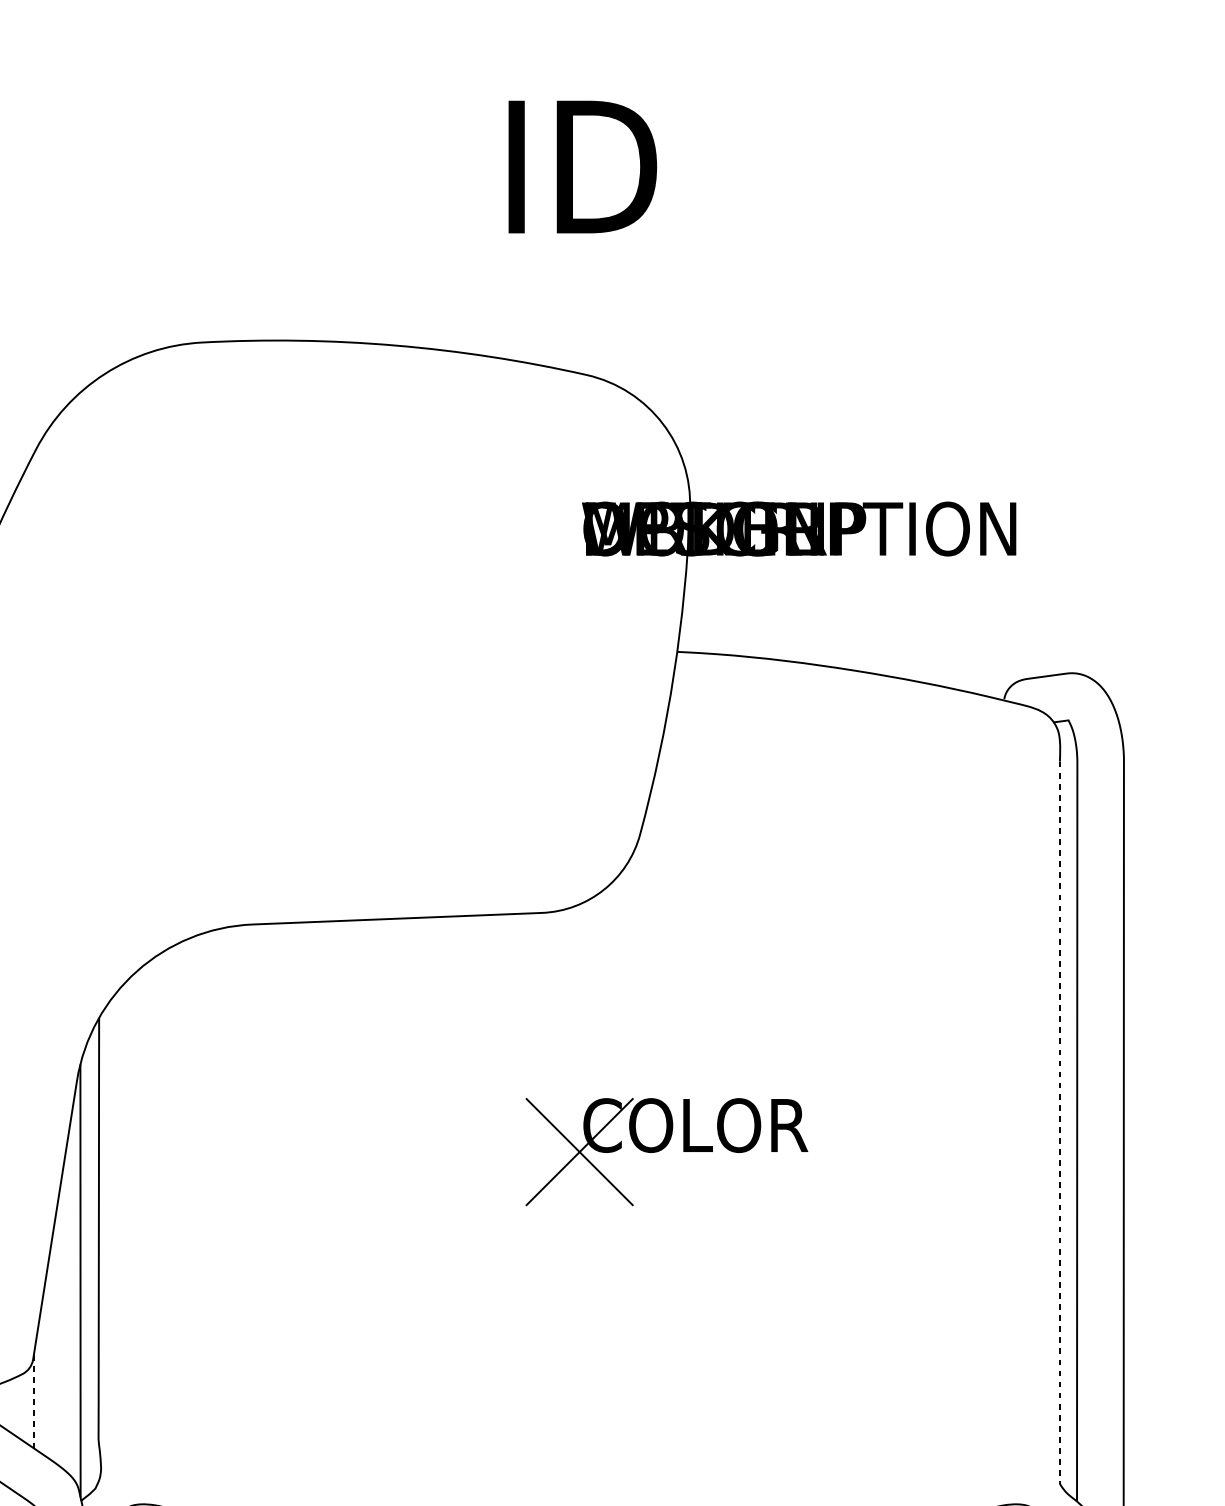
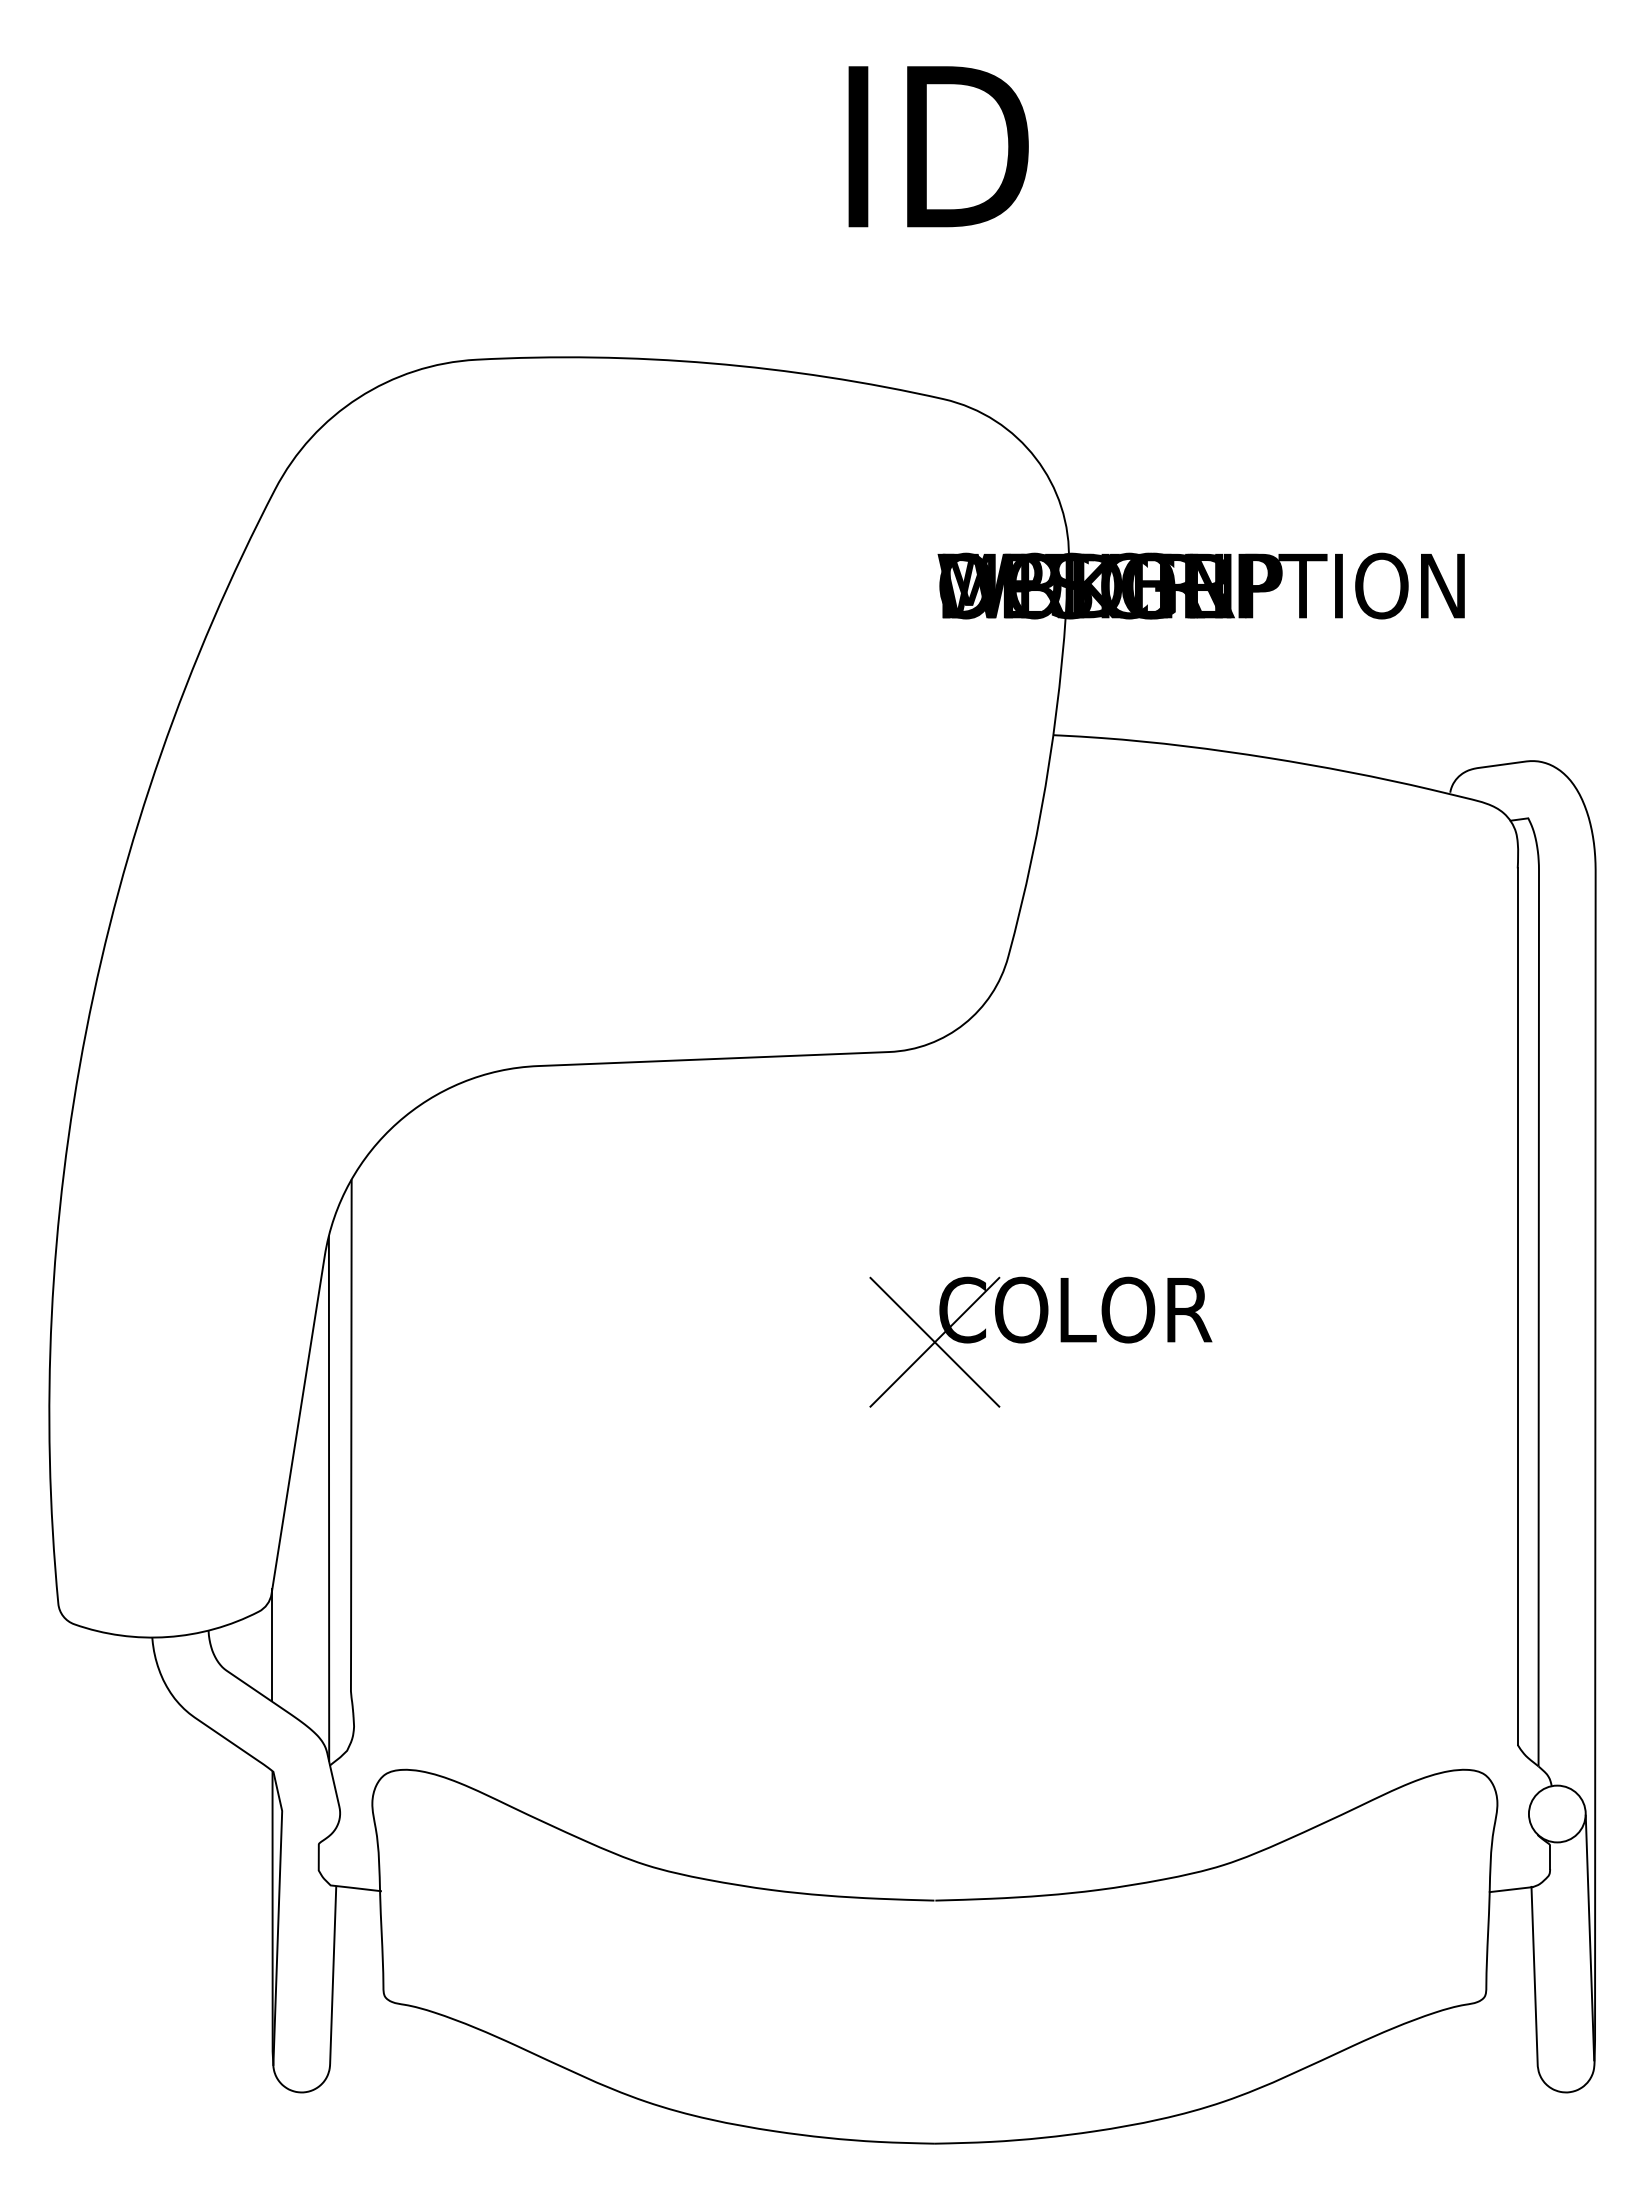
line: (1059, 1123) -> (1517, 1307), dashed -> solid
line: (33, 1401) -> (272, 1645), dashed -> solid

